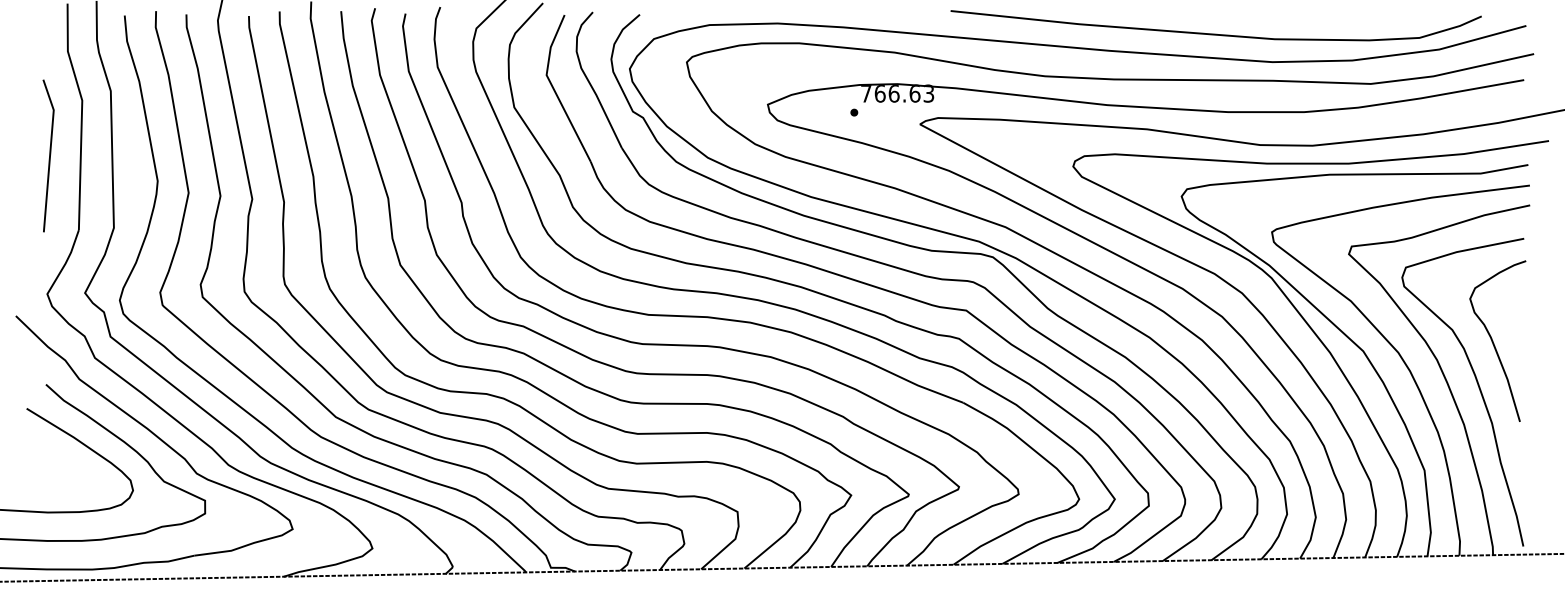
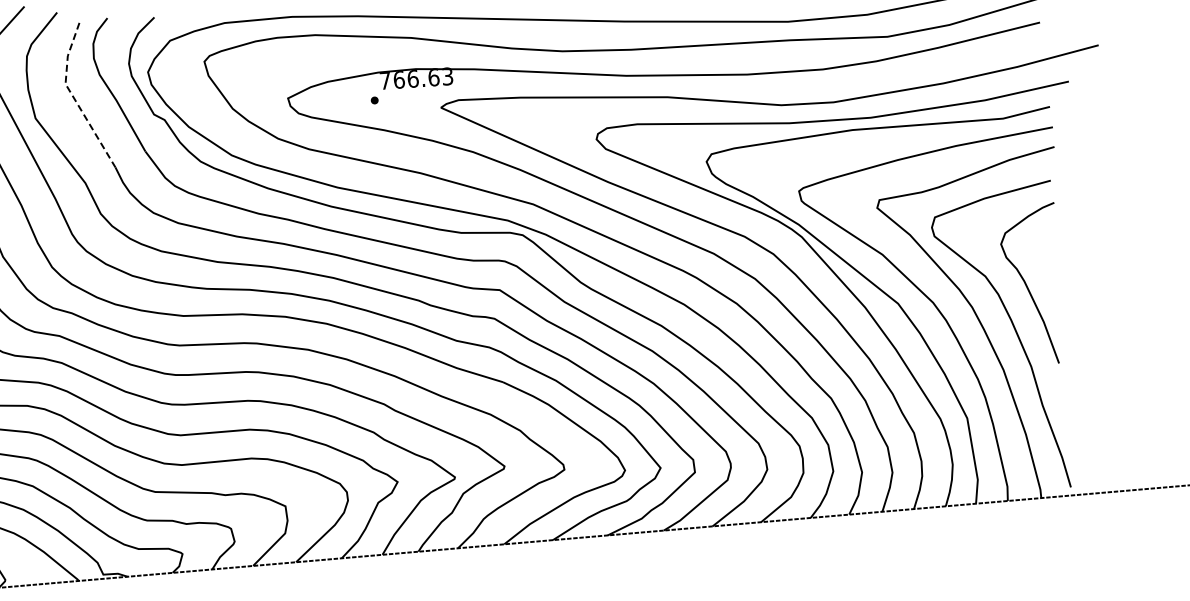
line: (553, 89) -> (73, 97), solid -> dashed

